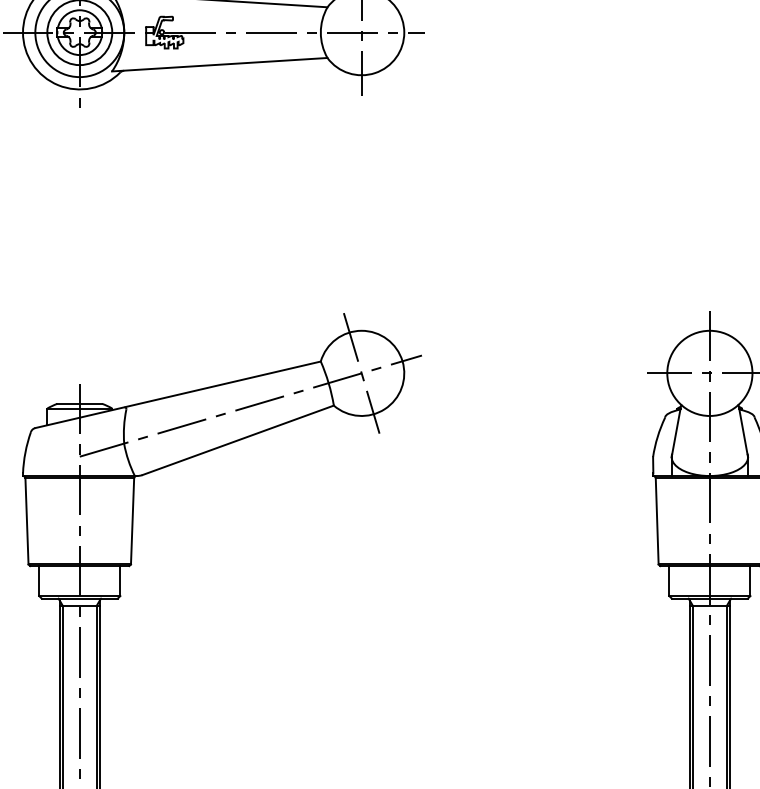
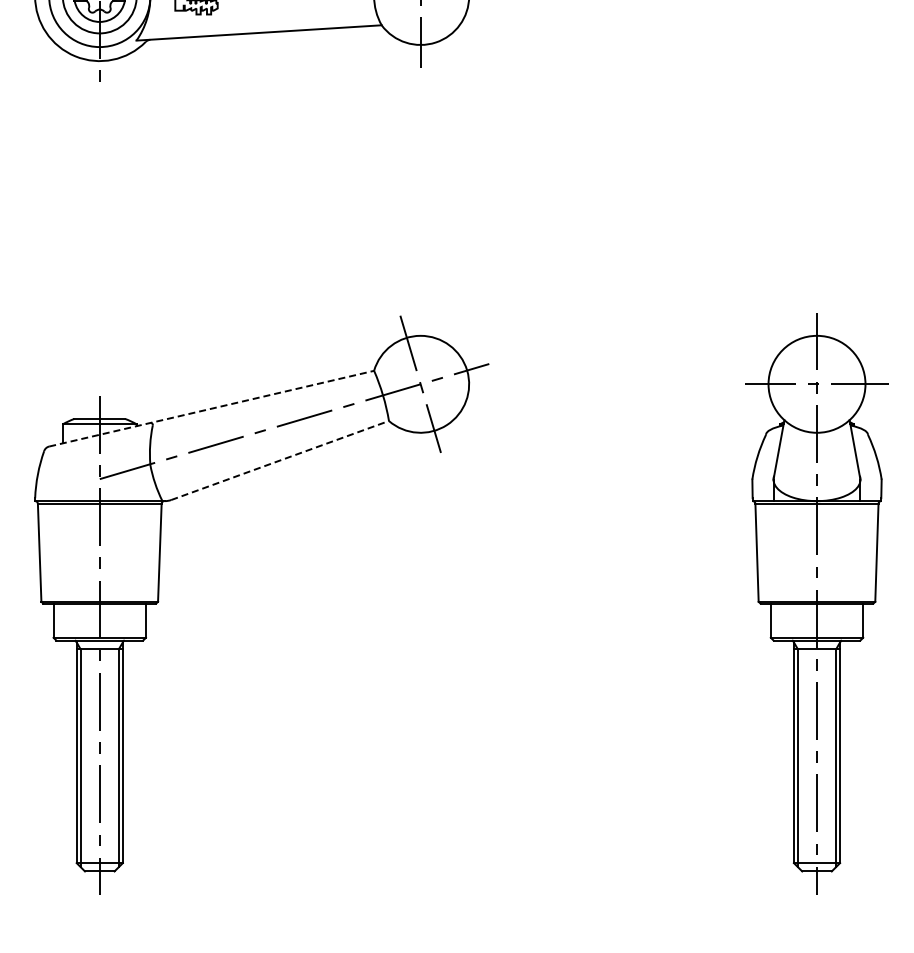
line: (177, 394) -> (211, 408), solid -> dashed
line: (238, 440) -> (280, 460), solid -> dashed

